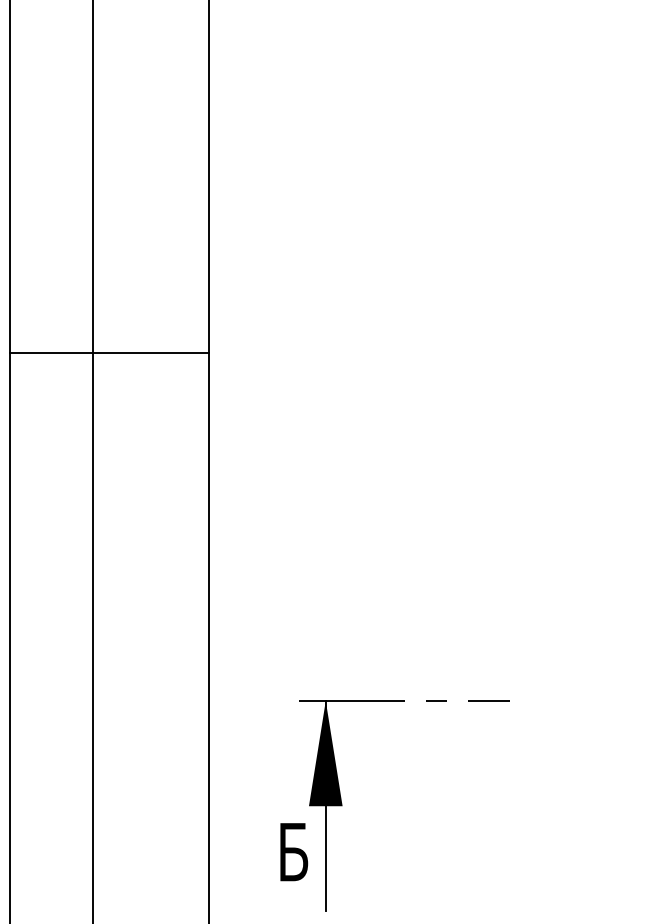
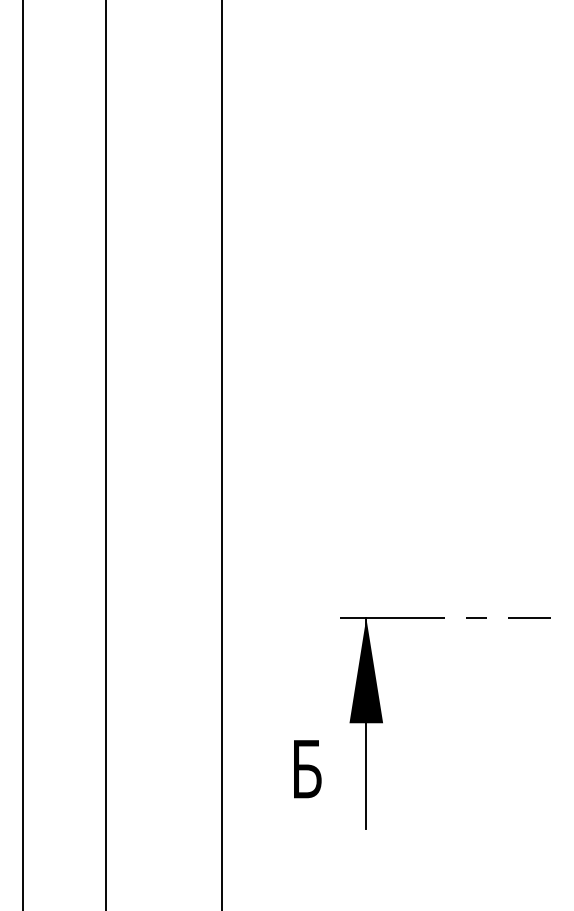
line: (108, 352) -> (122, 269), removed
part: (342, 805) -> (383, 722), moved

